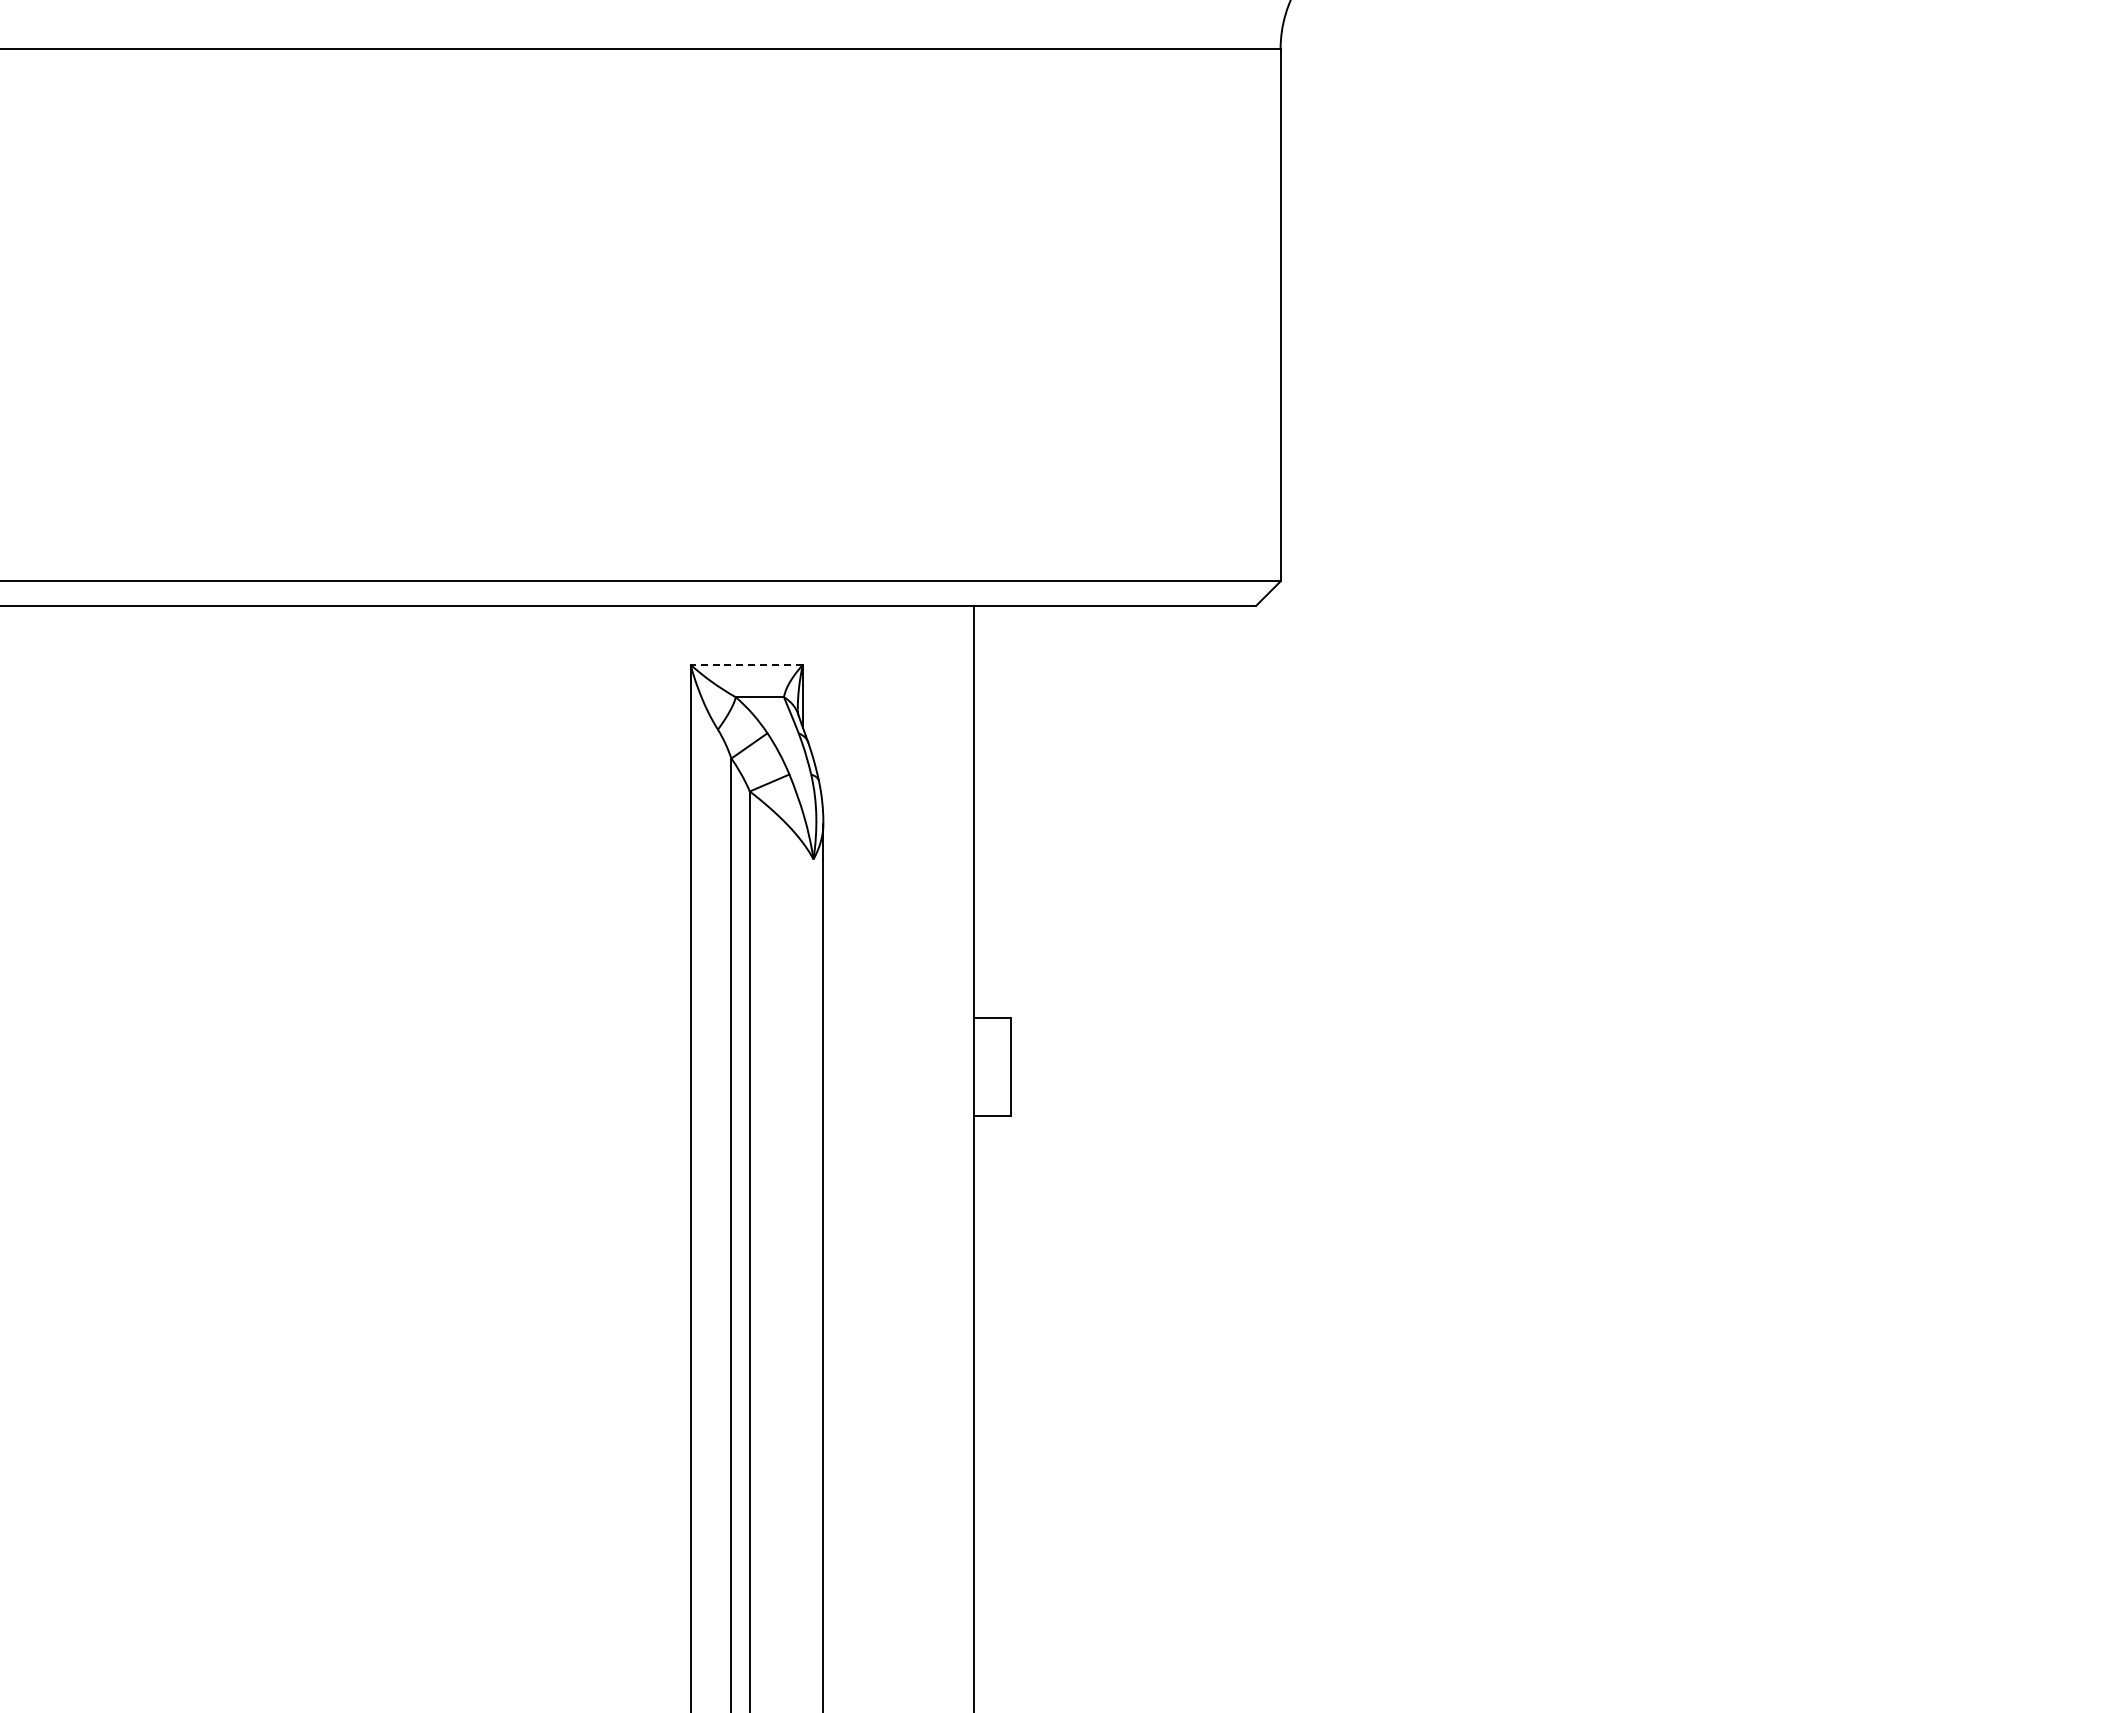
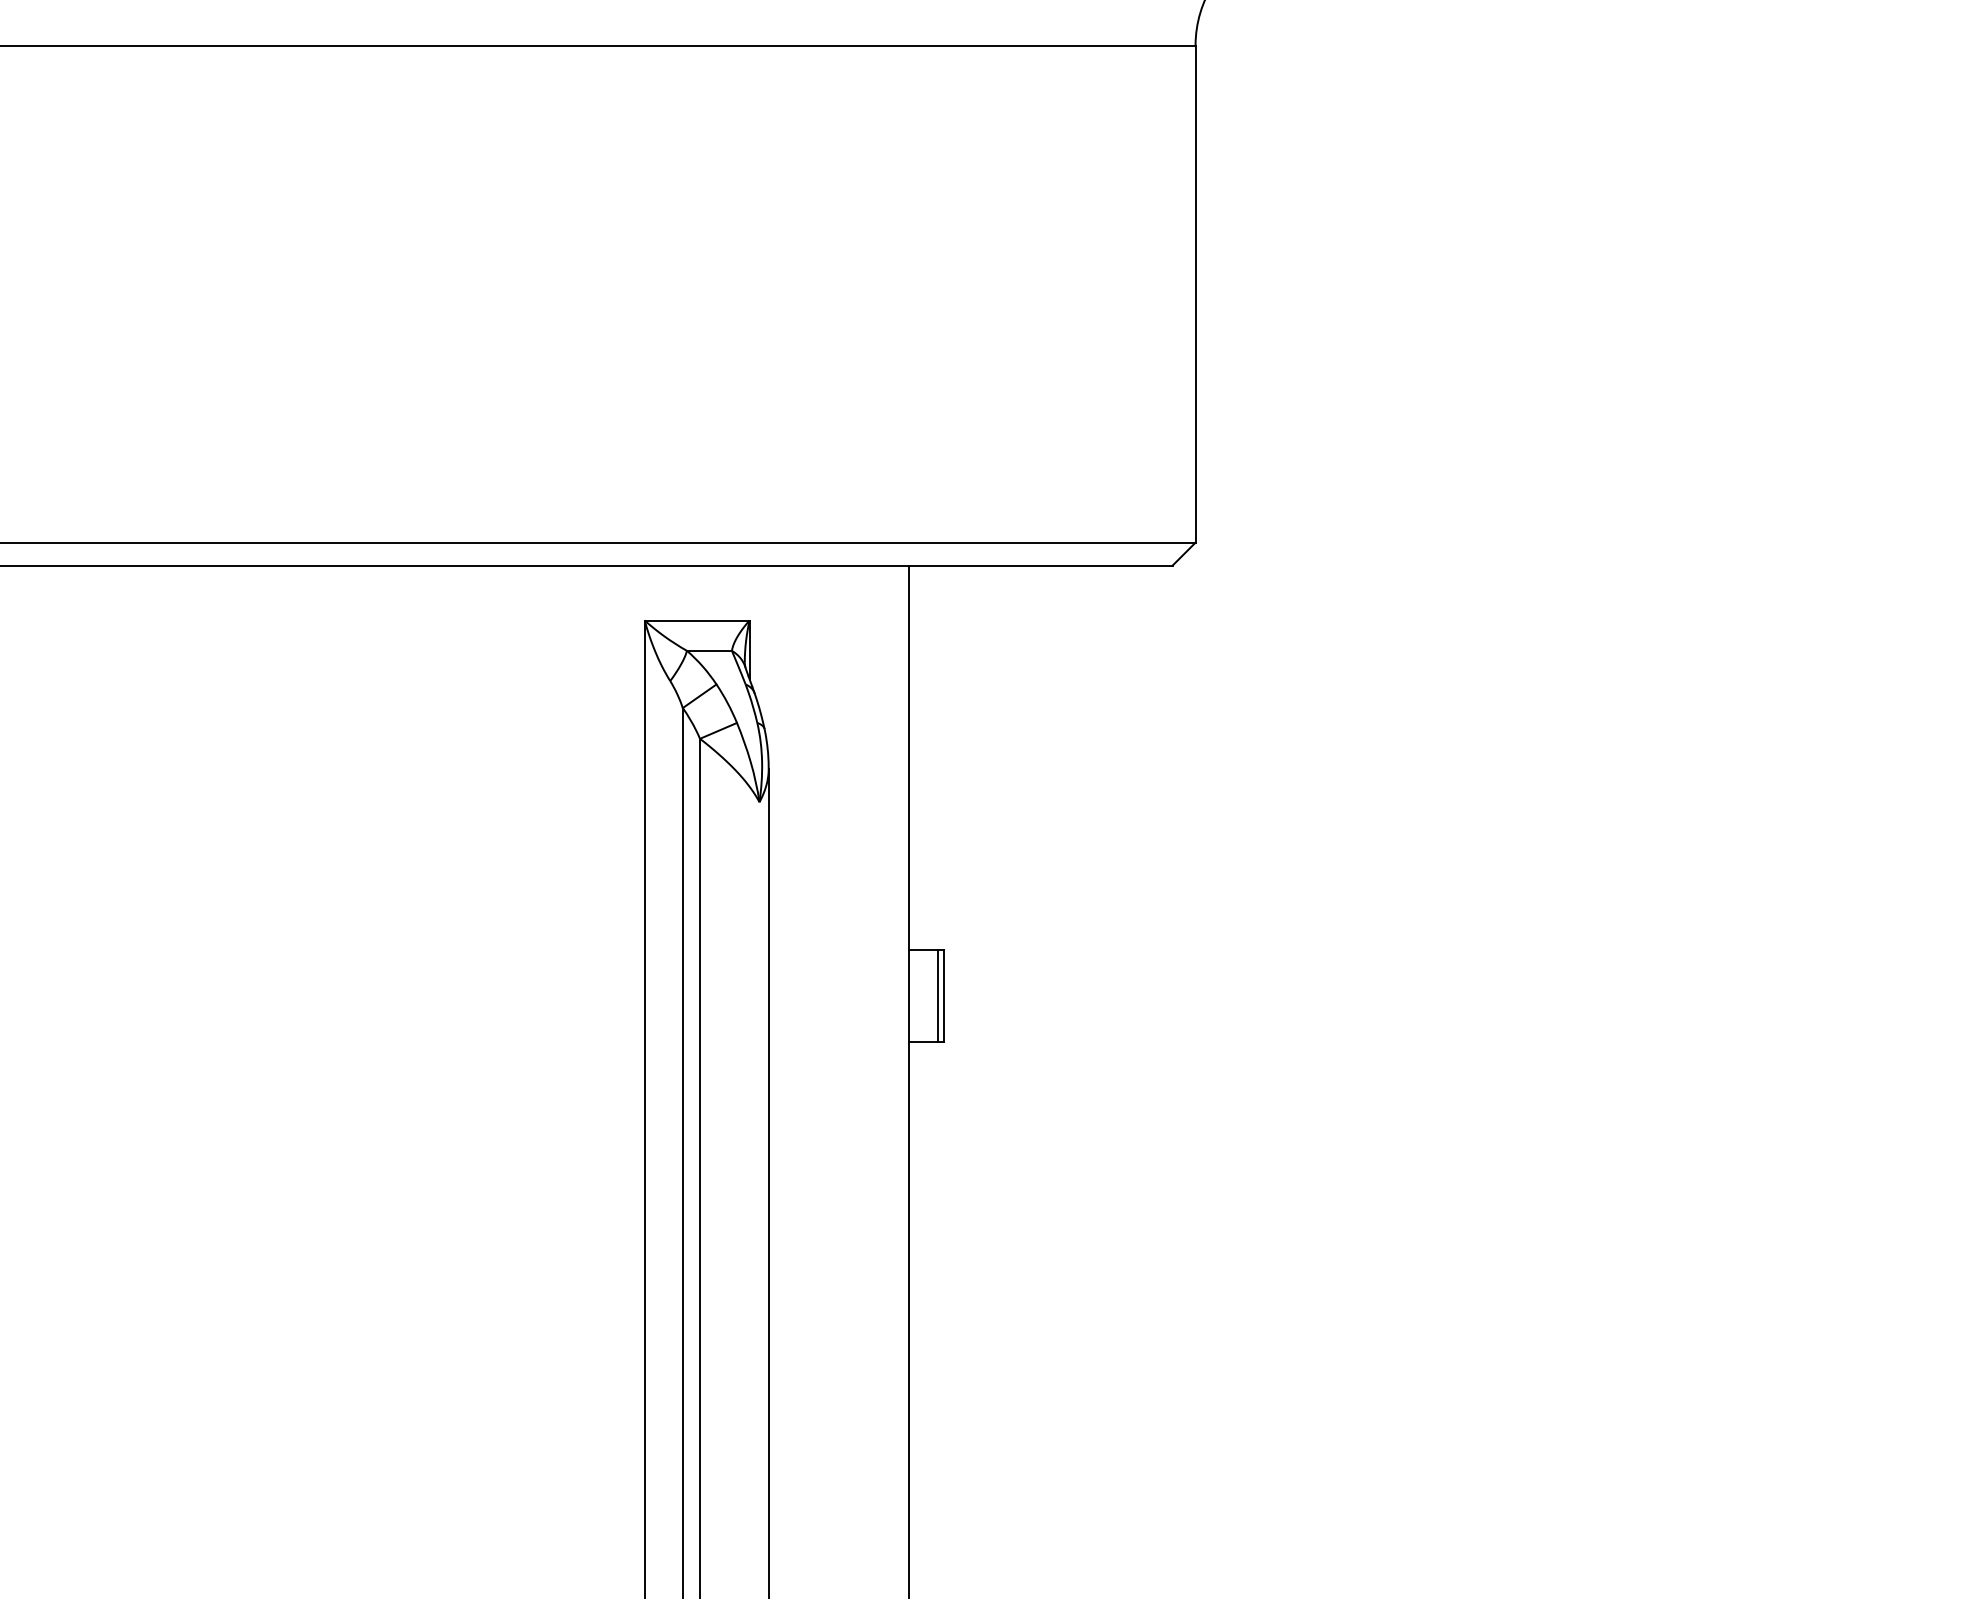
line: (746, 664) -> (696, 620), dashed -> solid
line: (1004, 1066) -> (937, 995), added

